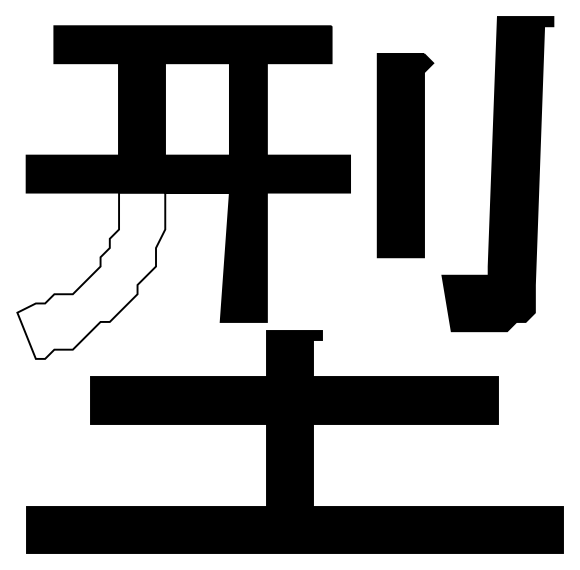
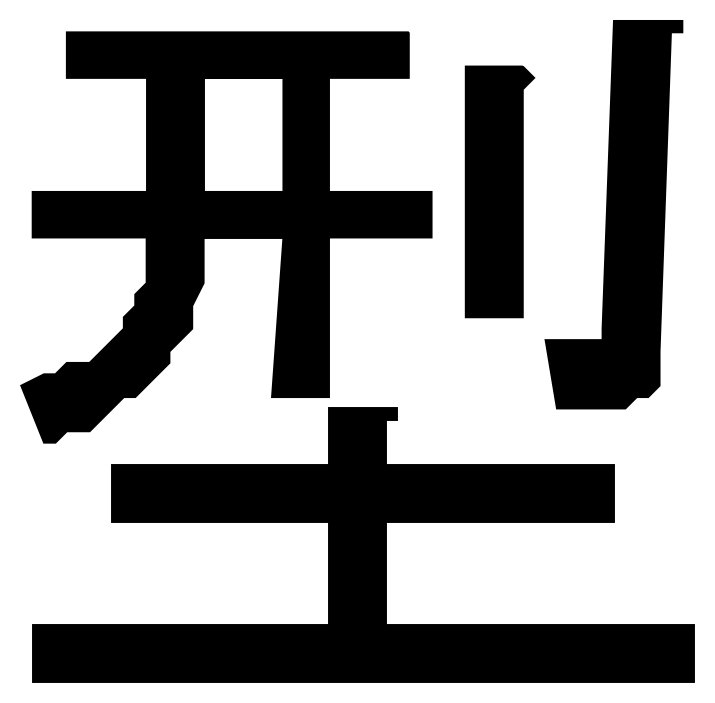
fill: (123, 275) -> (152, 339), added

